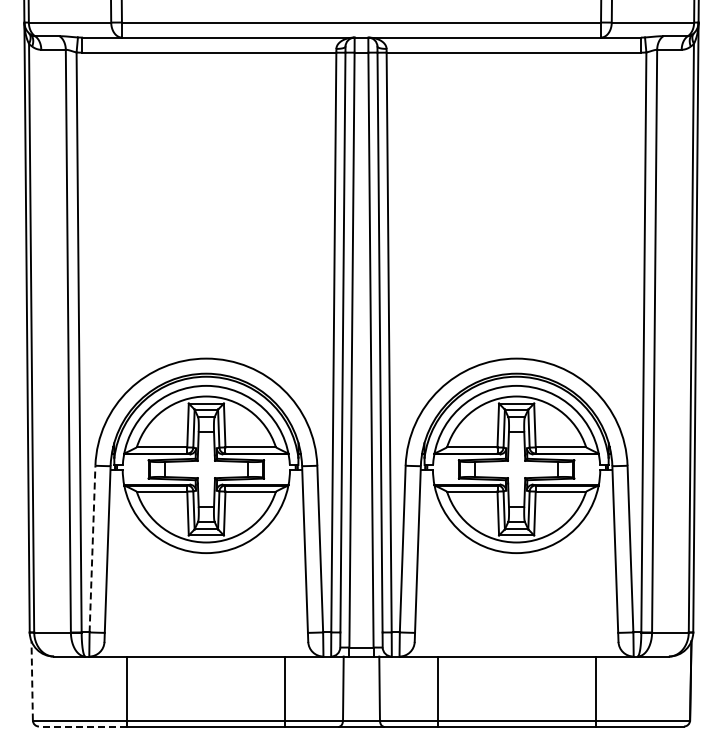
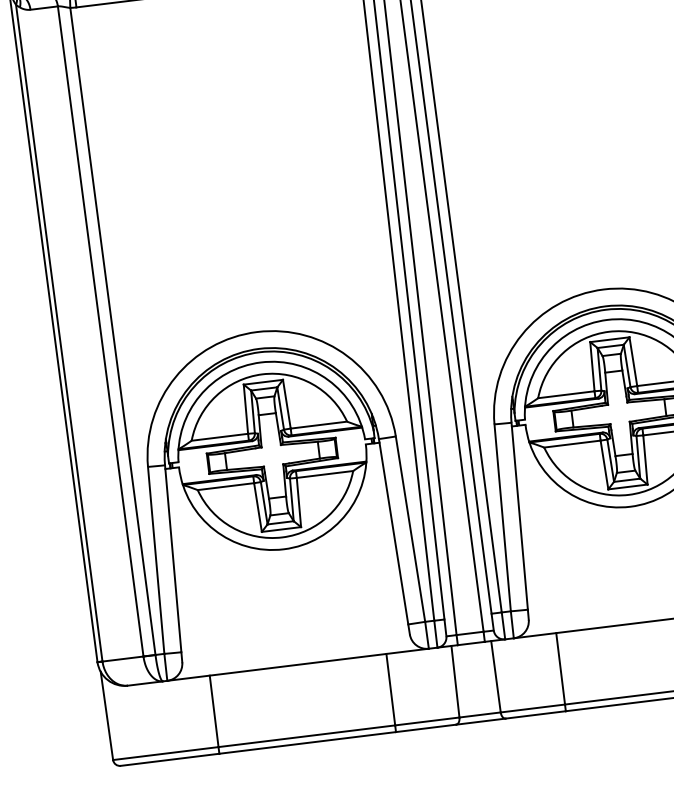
line: (92, 548) -> (156, 559), dashed -> solid
line: (32, 680) -> (107, 715), dashed -> solid
line: (82, 726) -> (169, 759), dashed -> solid

